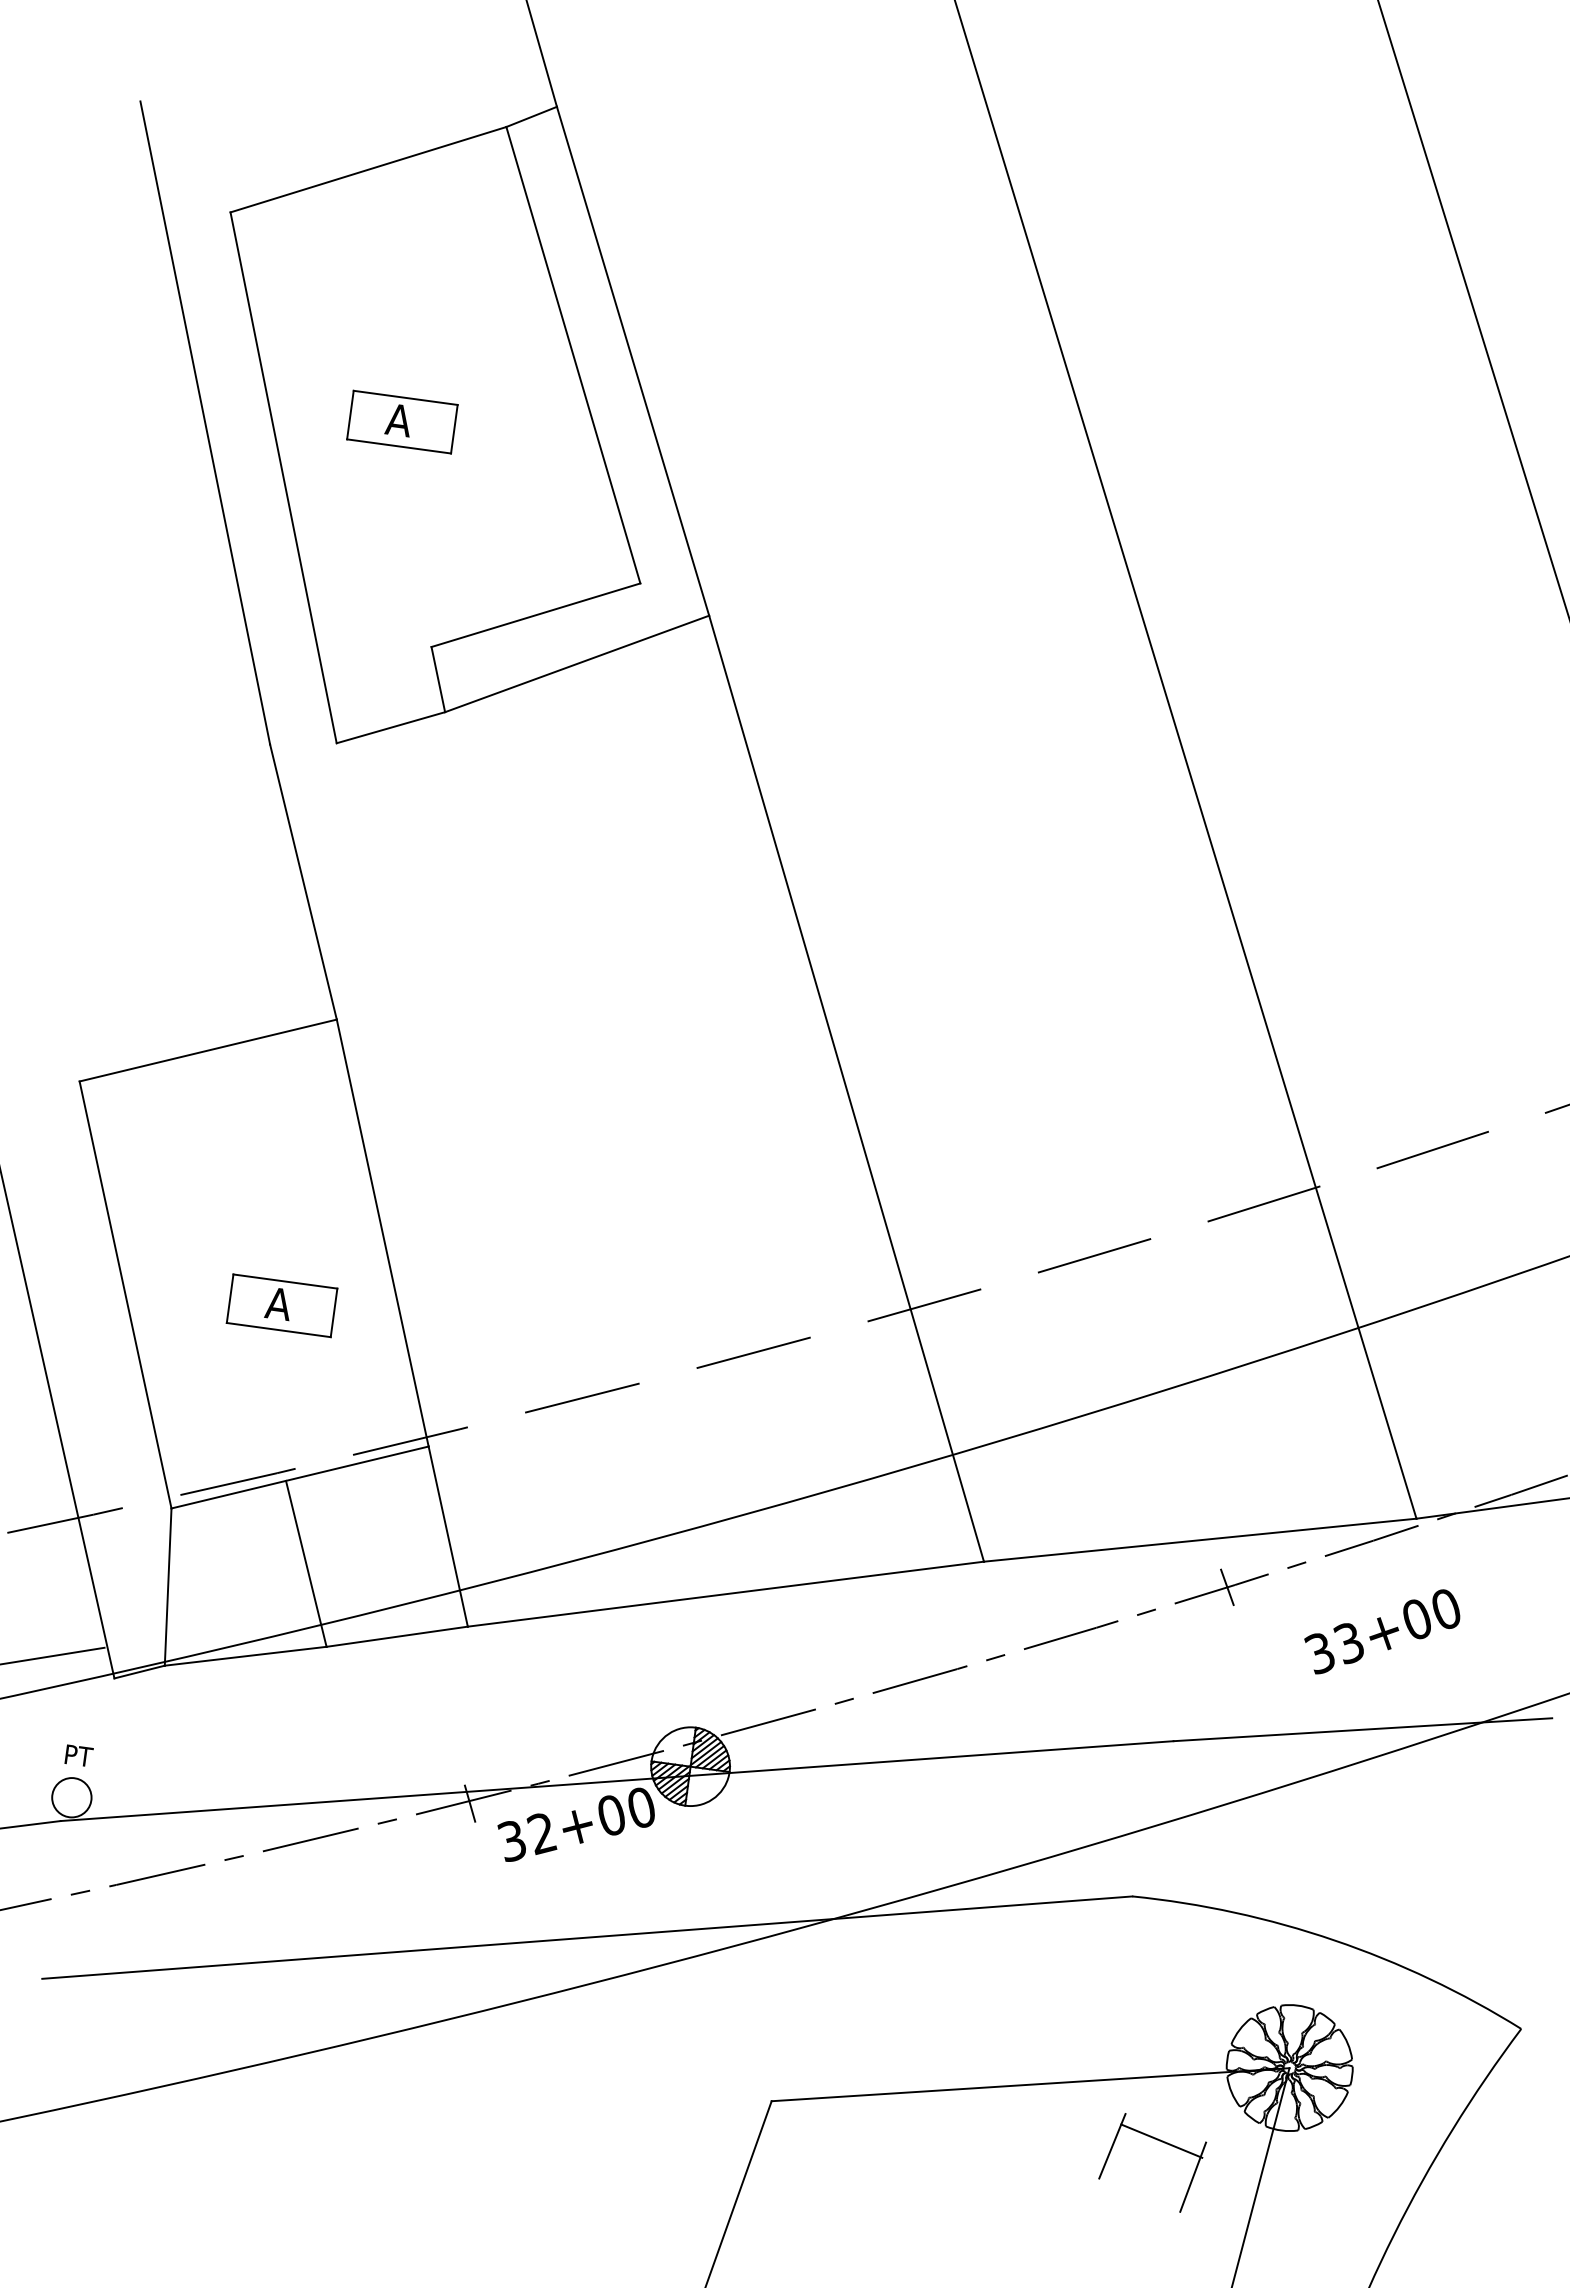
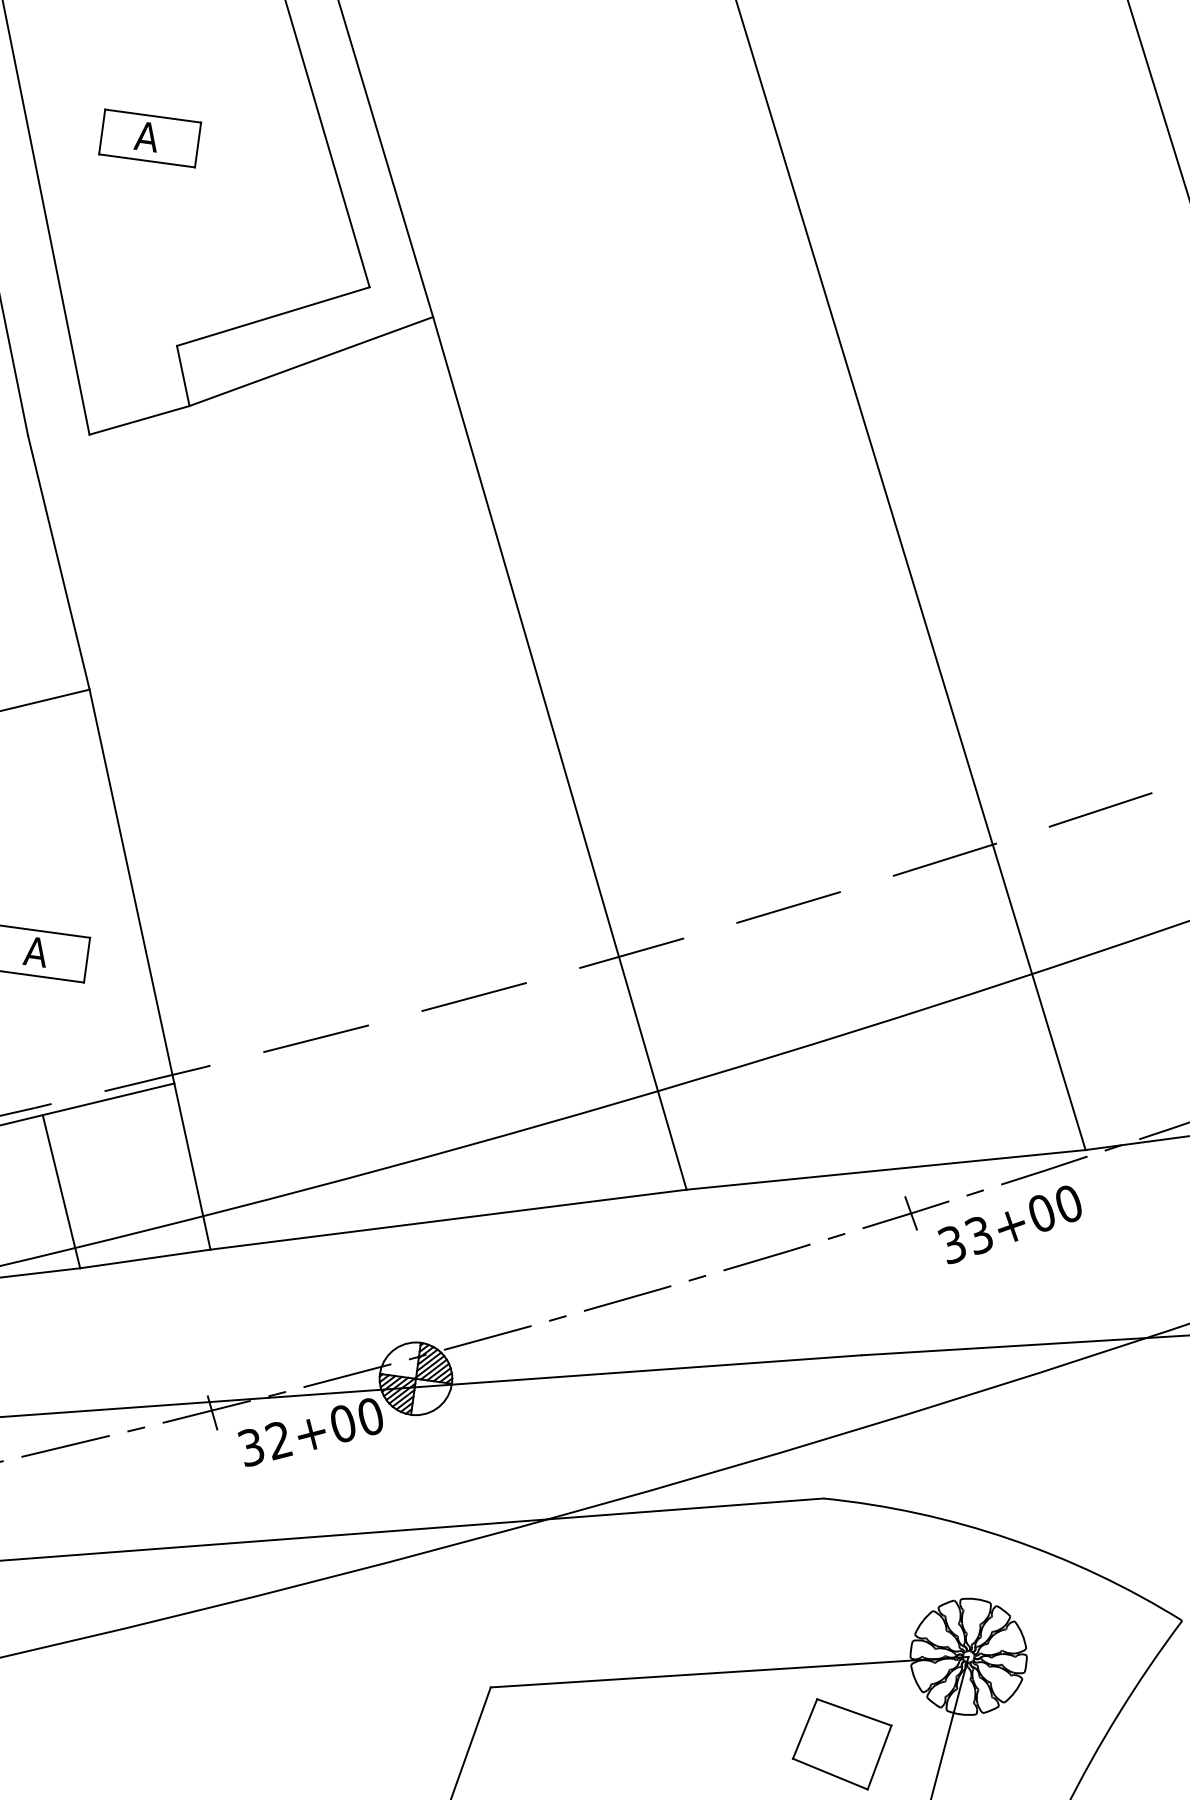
text: (1382, 1631) -> (1009, 1224), moved
line: (1165, 2128) -> (854, 1712), added
line: (1161, 2140) -> (830, 1773), moved

